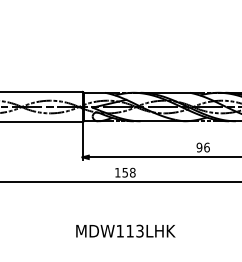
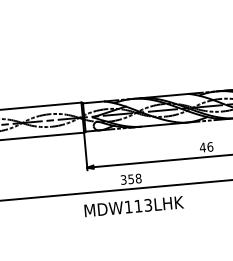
text: (199, 147) -> (202, 147), 96 -> 46
text: (117, 172) -> (123, 179), 158 -> 358
text: (125, 230) -> (133, 205), moved

